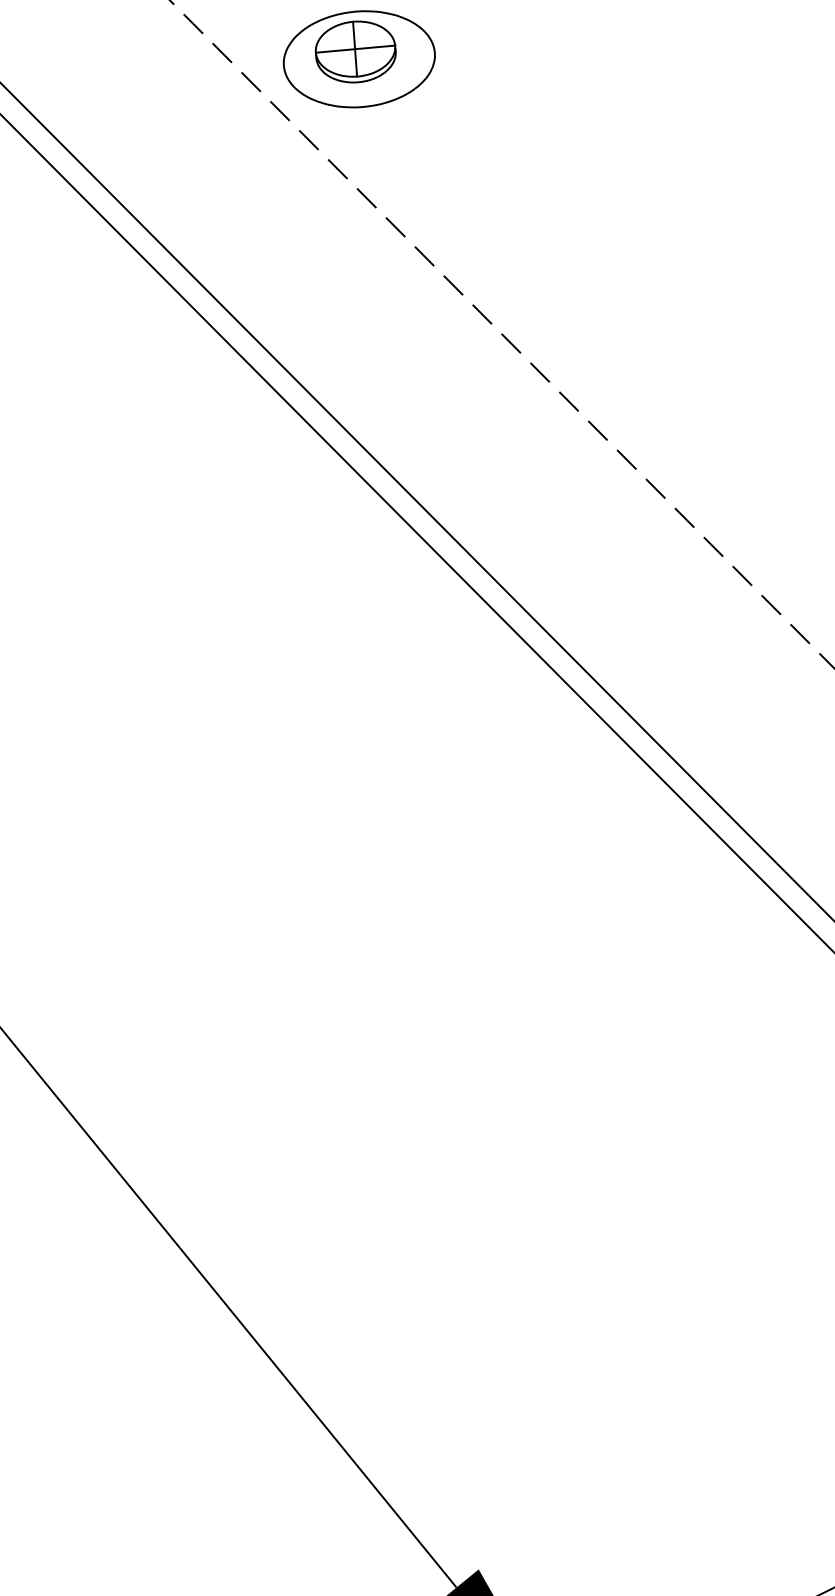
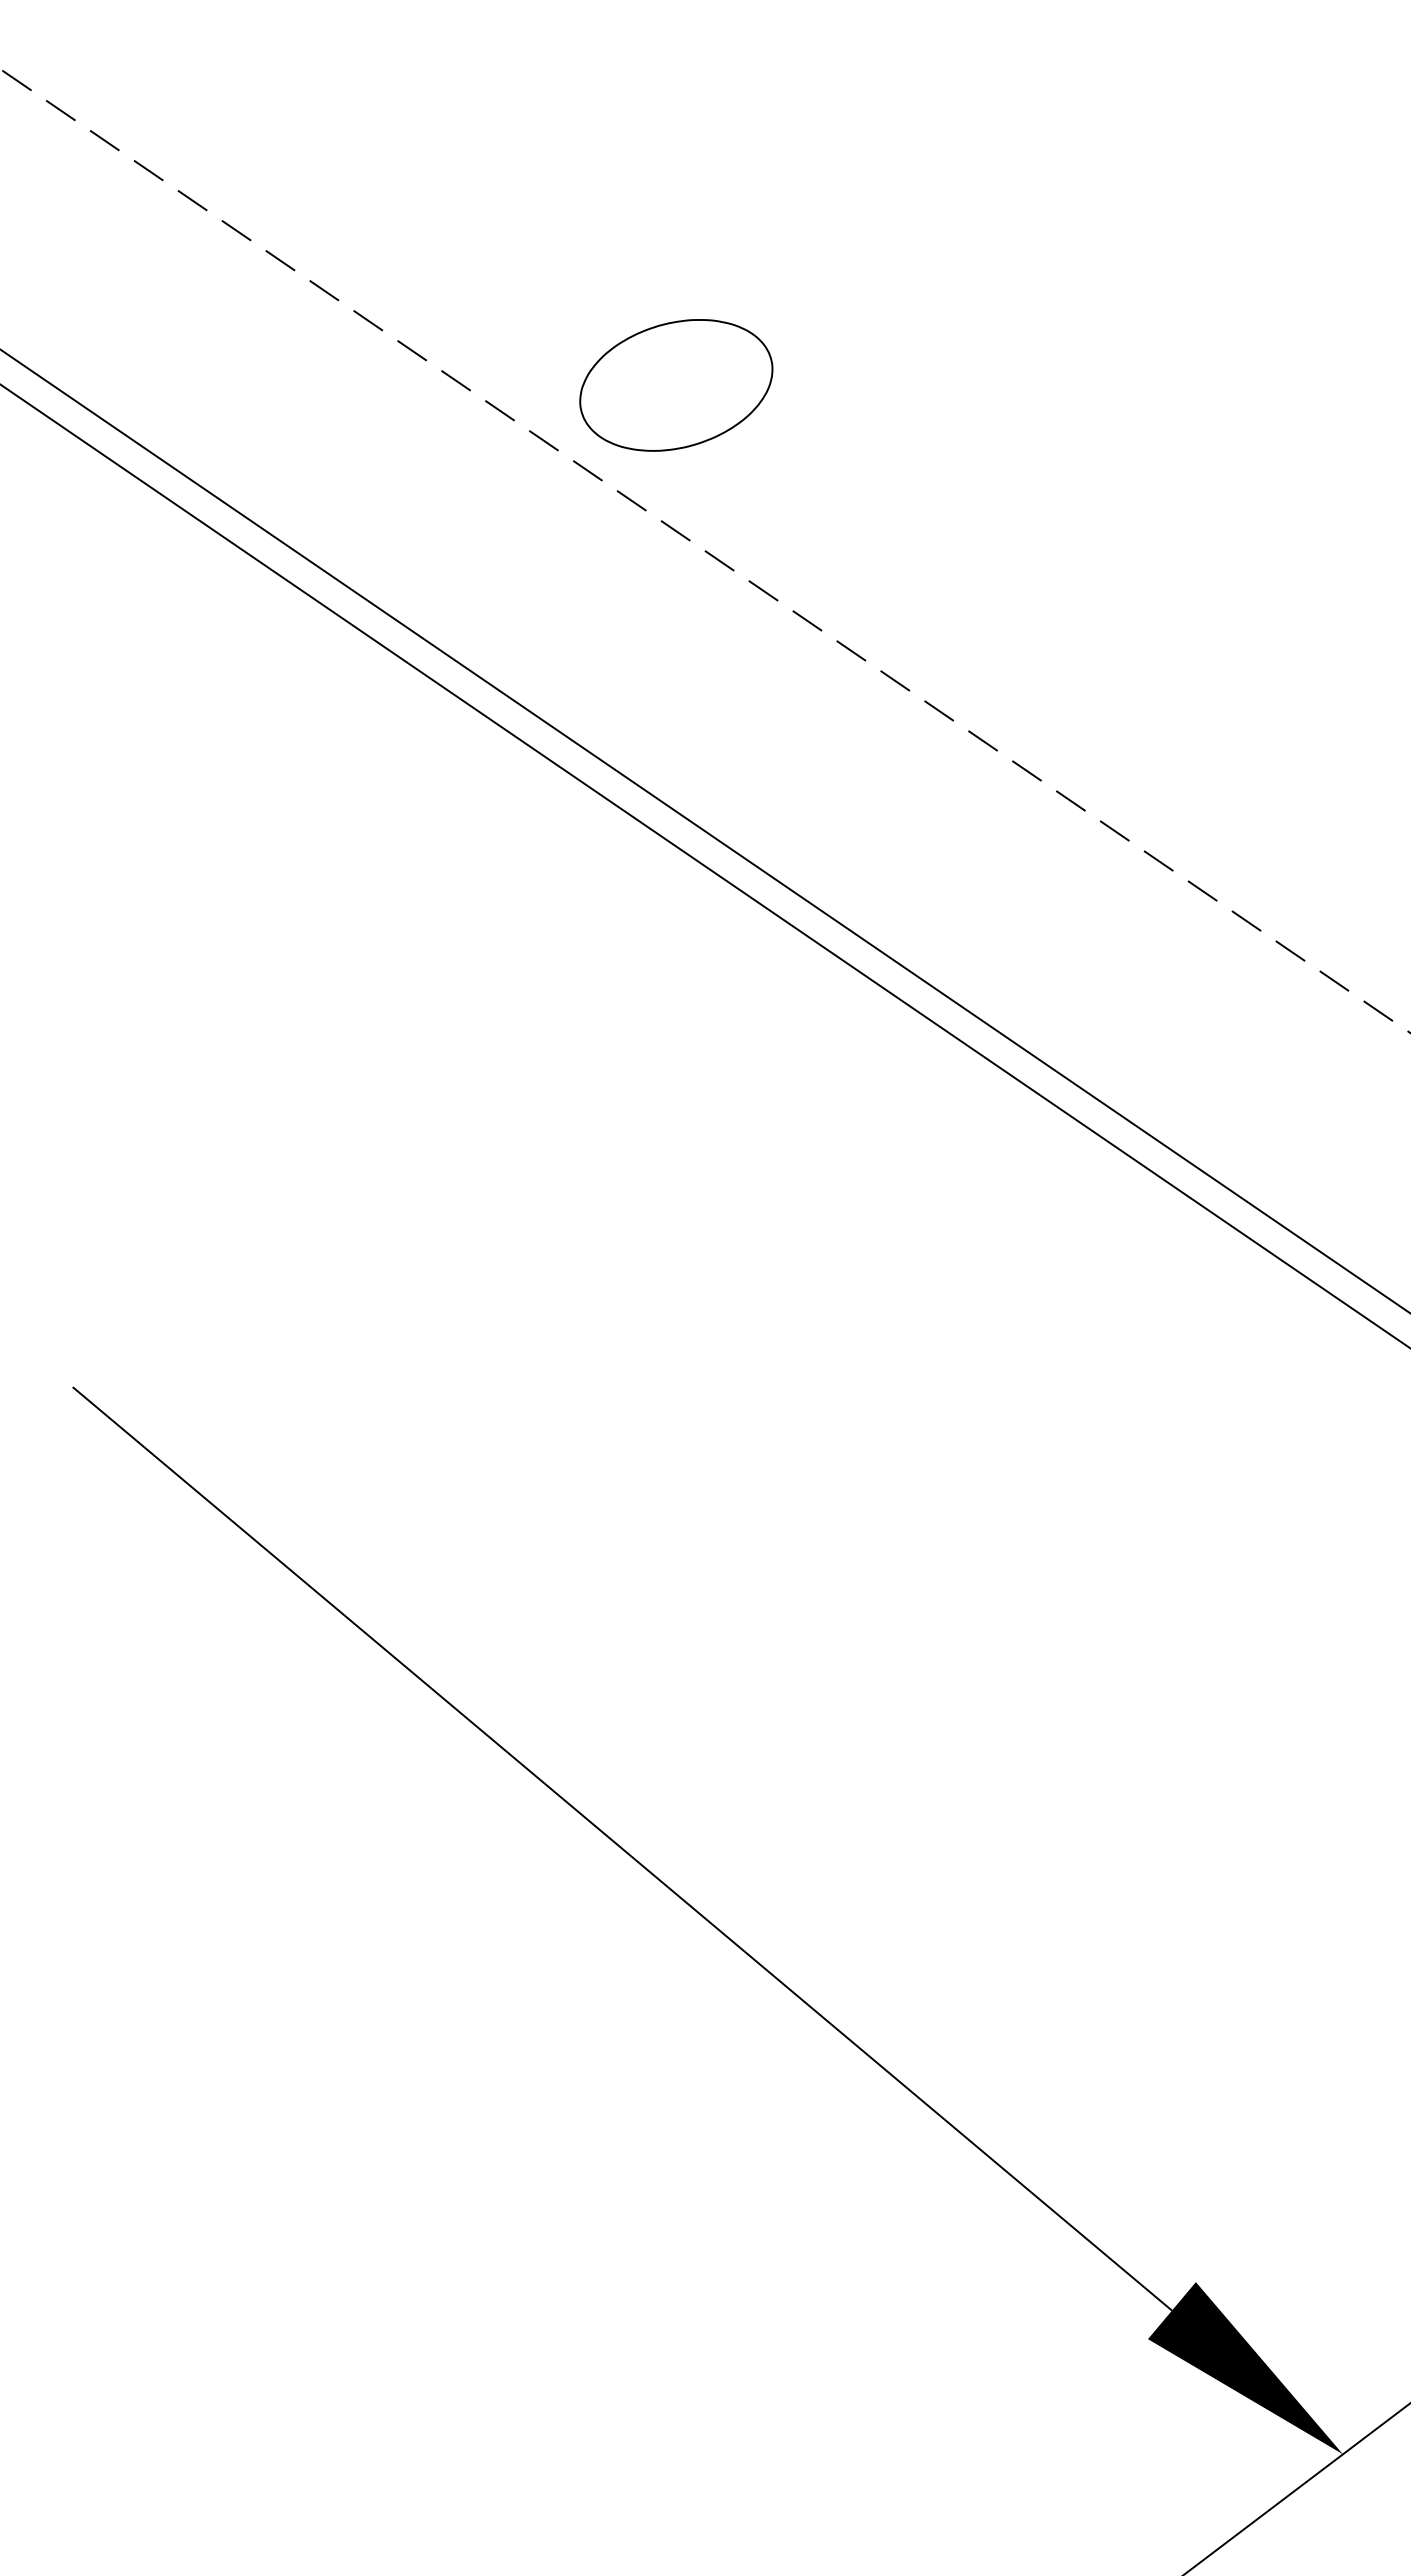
part: (355, 51) -> (669, 376), removed

